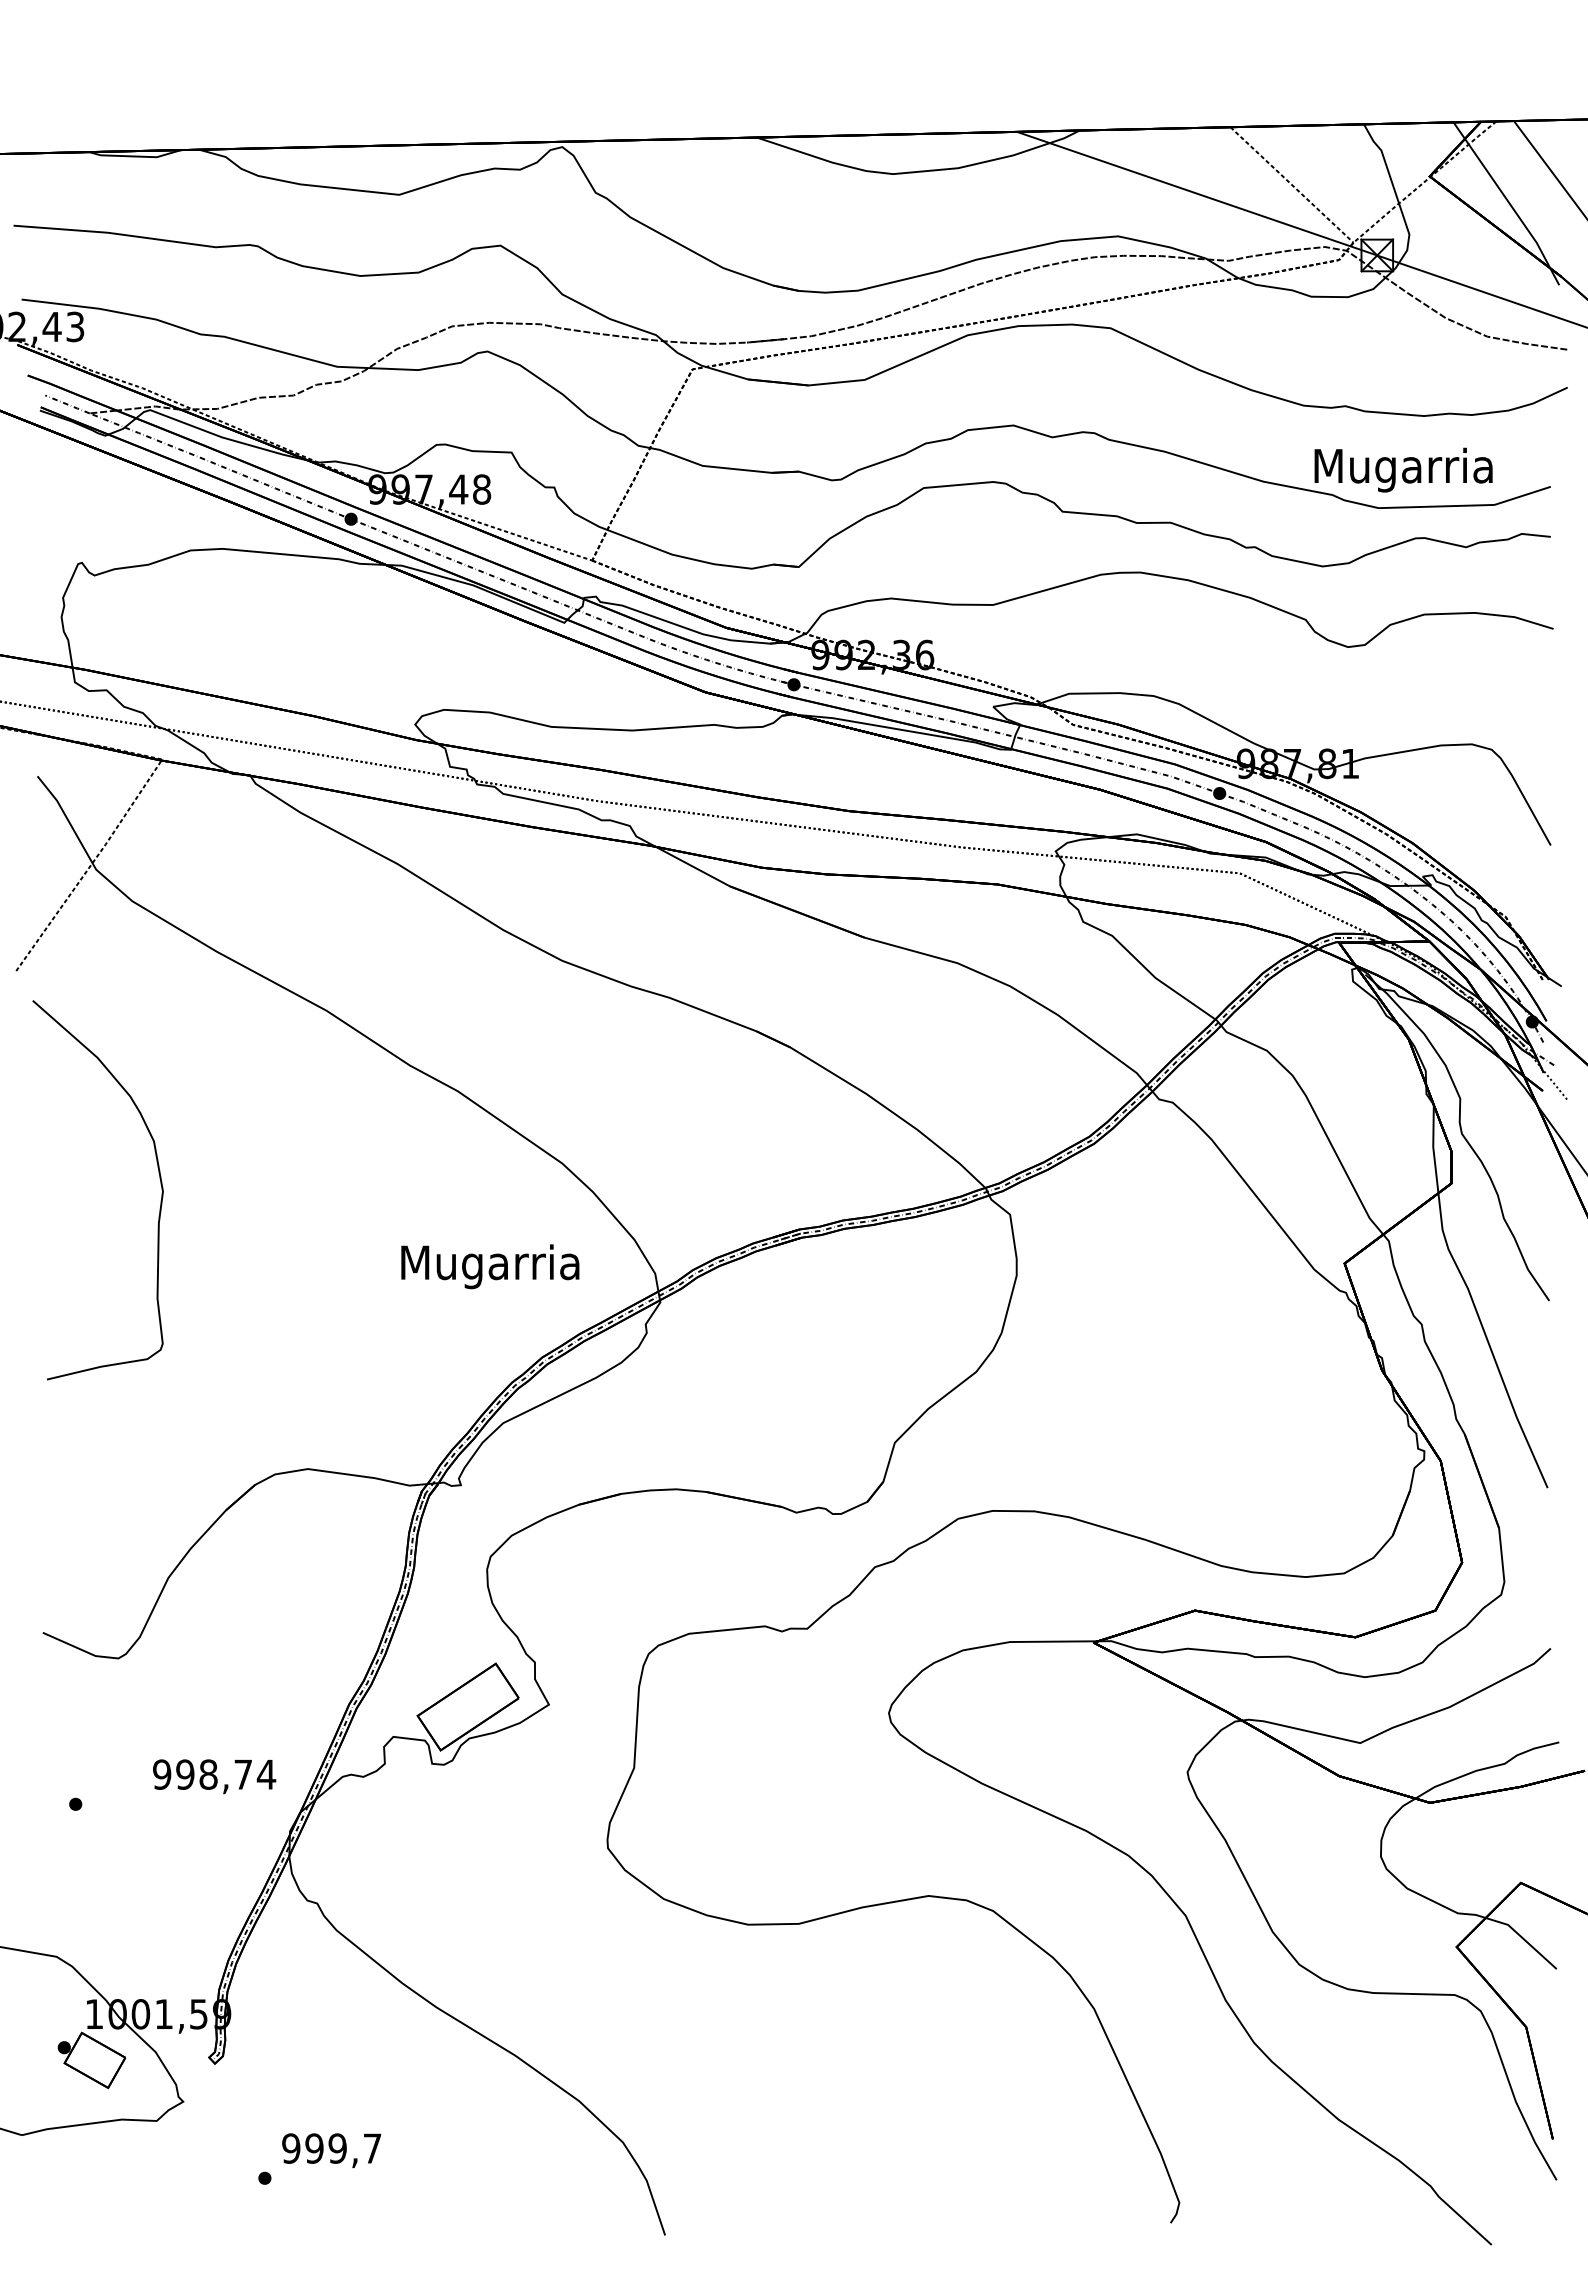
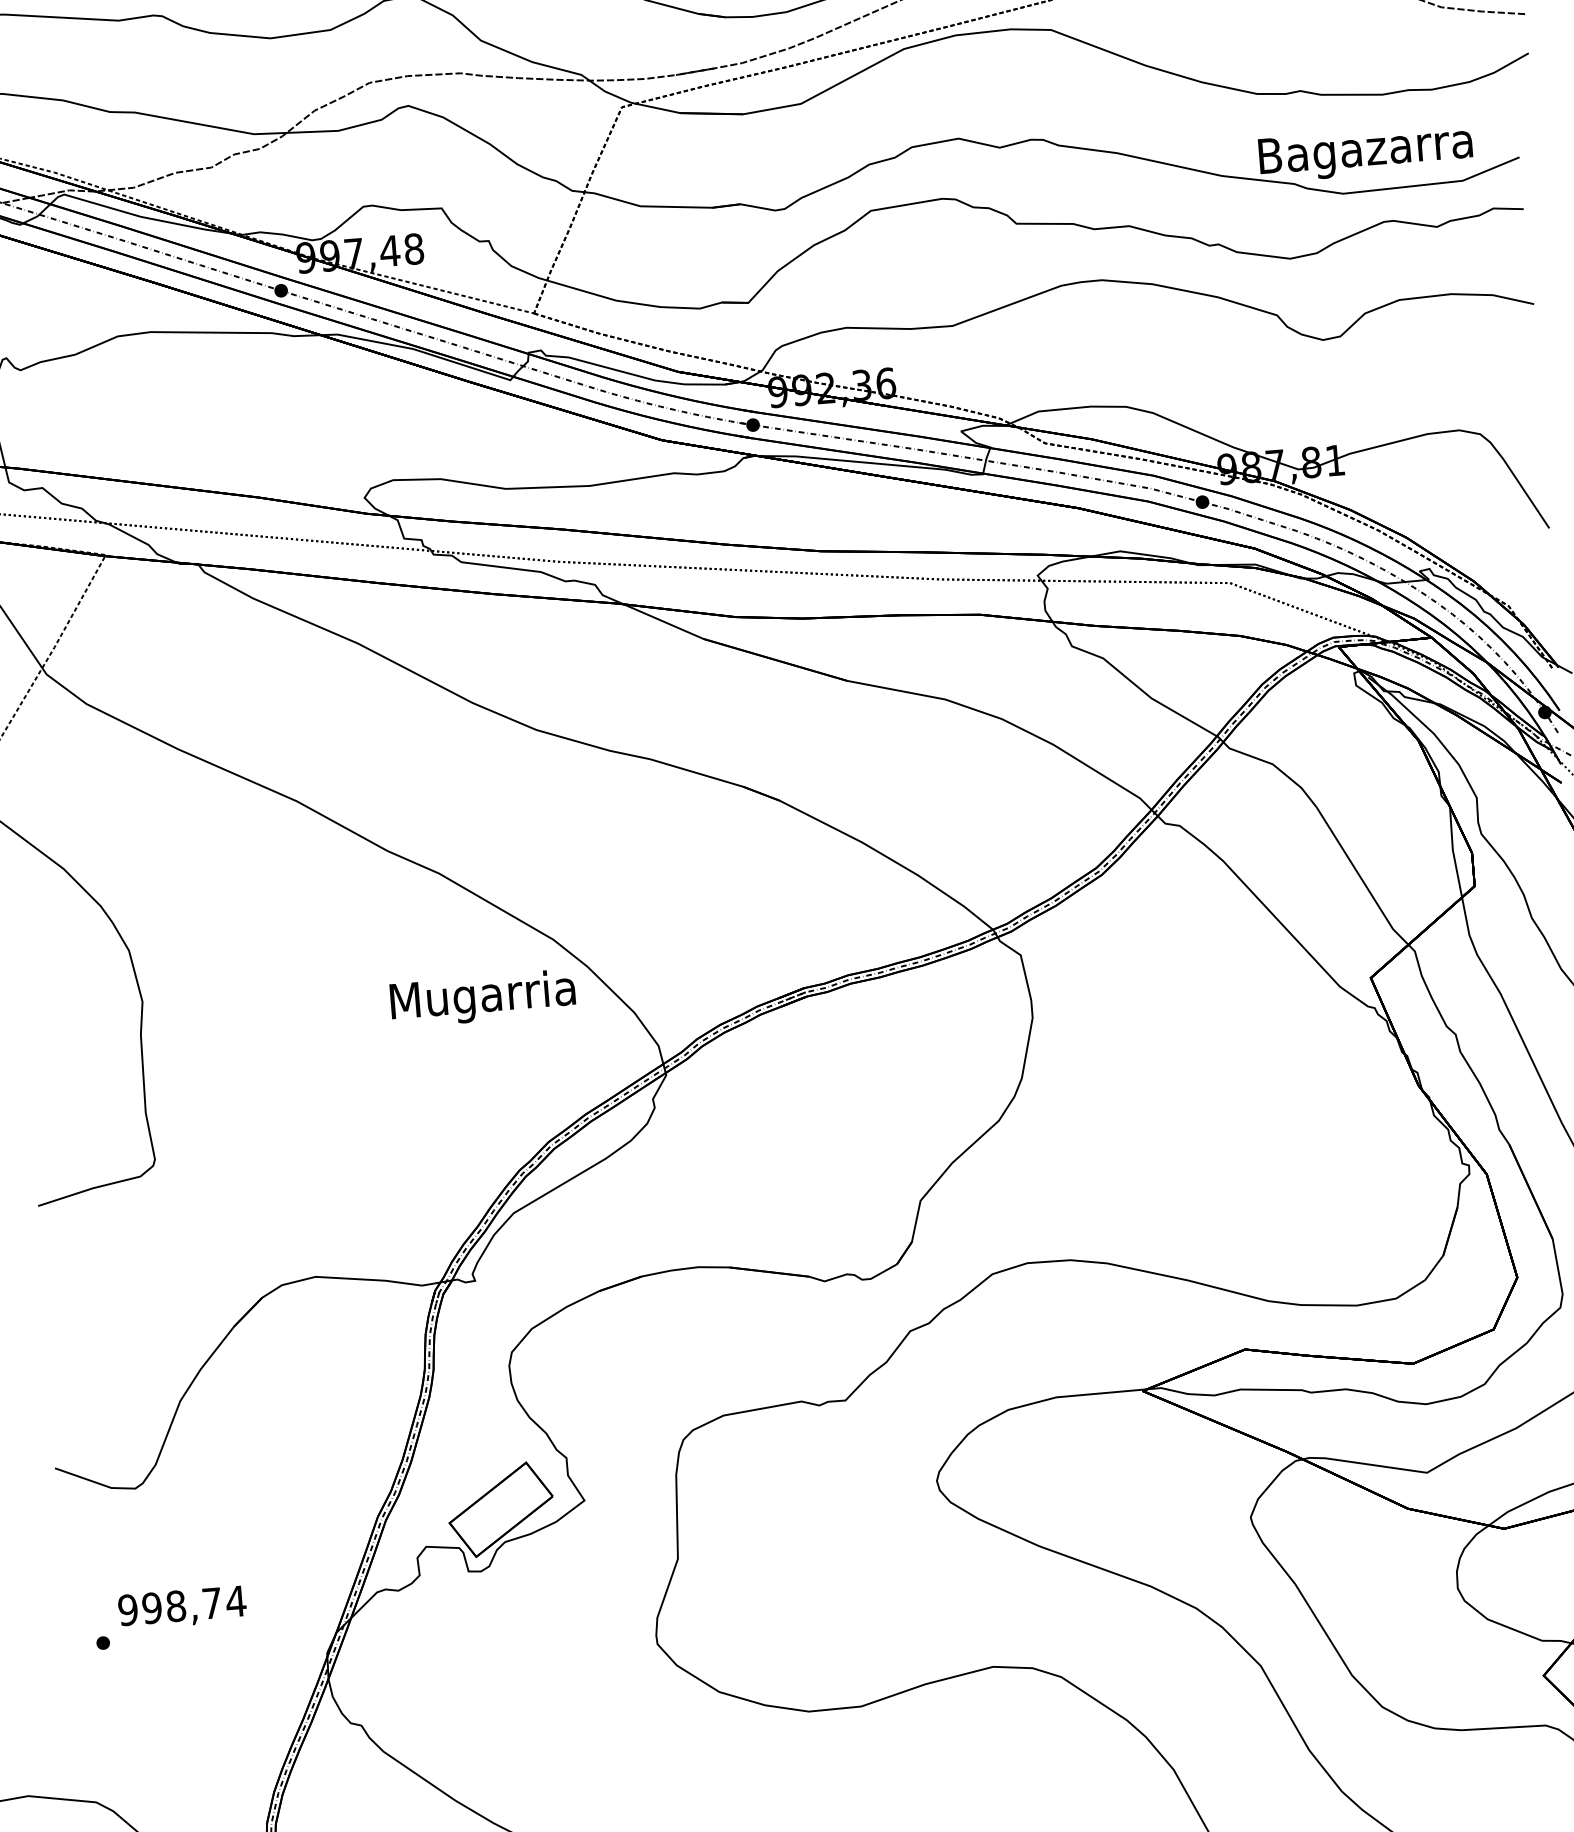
text: (1403, 469) -> (1365, 151), Mugarria -> Bagazarra
text: (490, 1266) -> (483, 998), moved
text: (214, 1776) -> (182, 1607), moved

